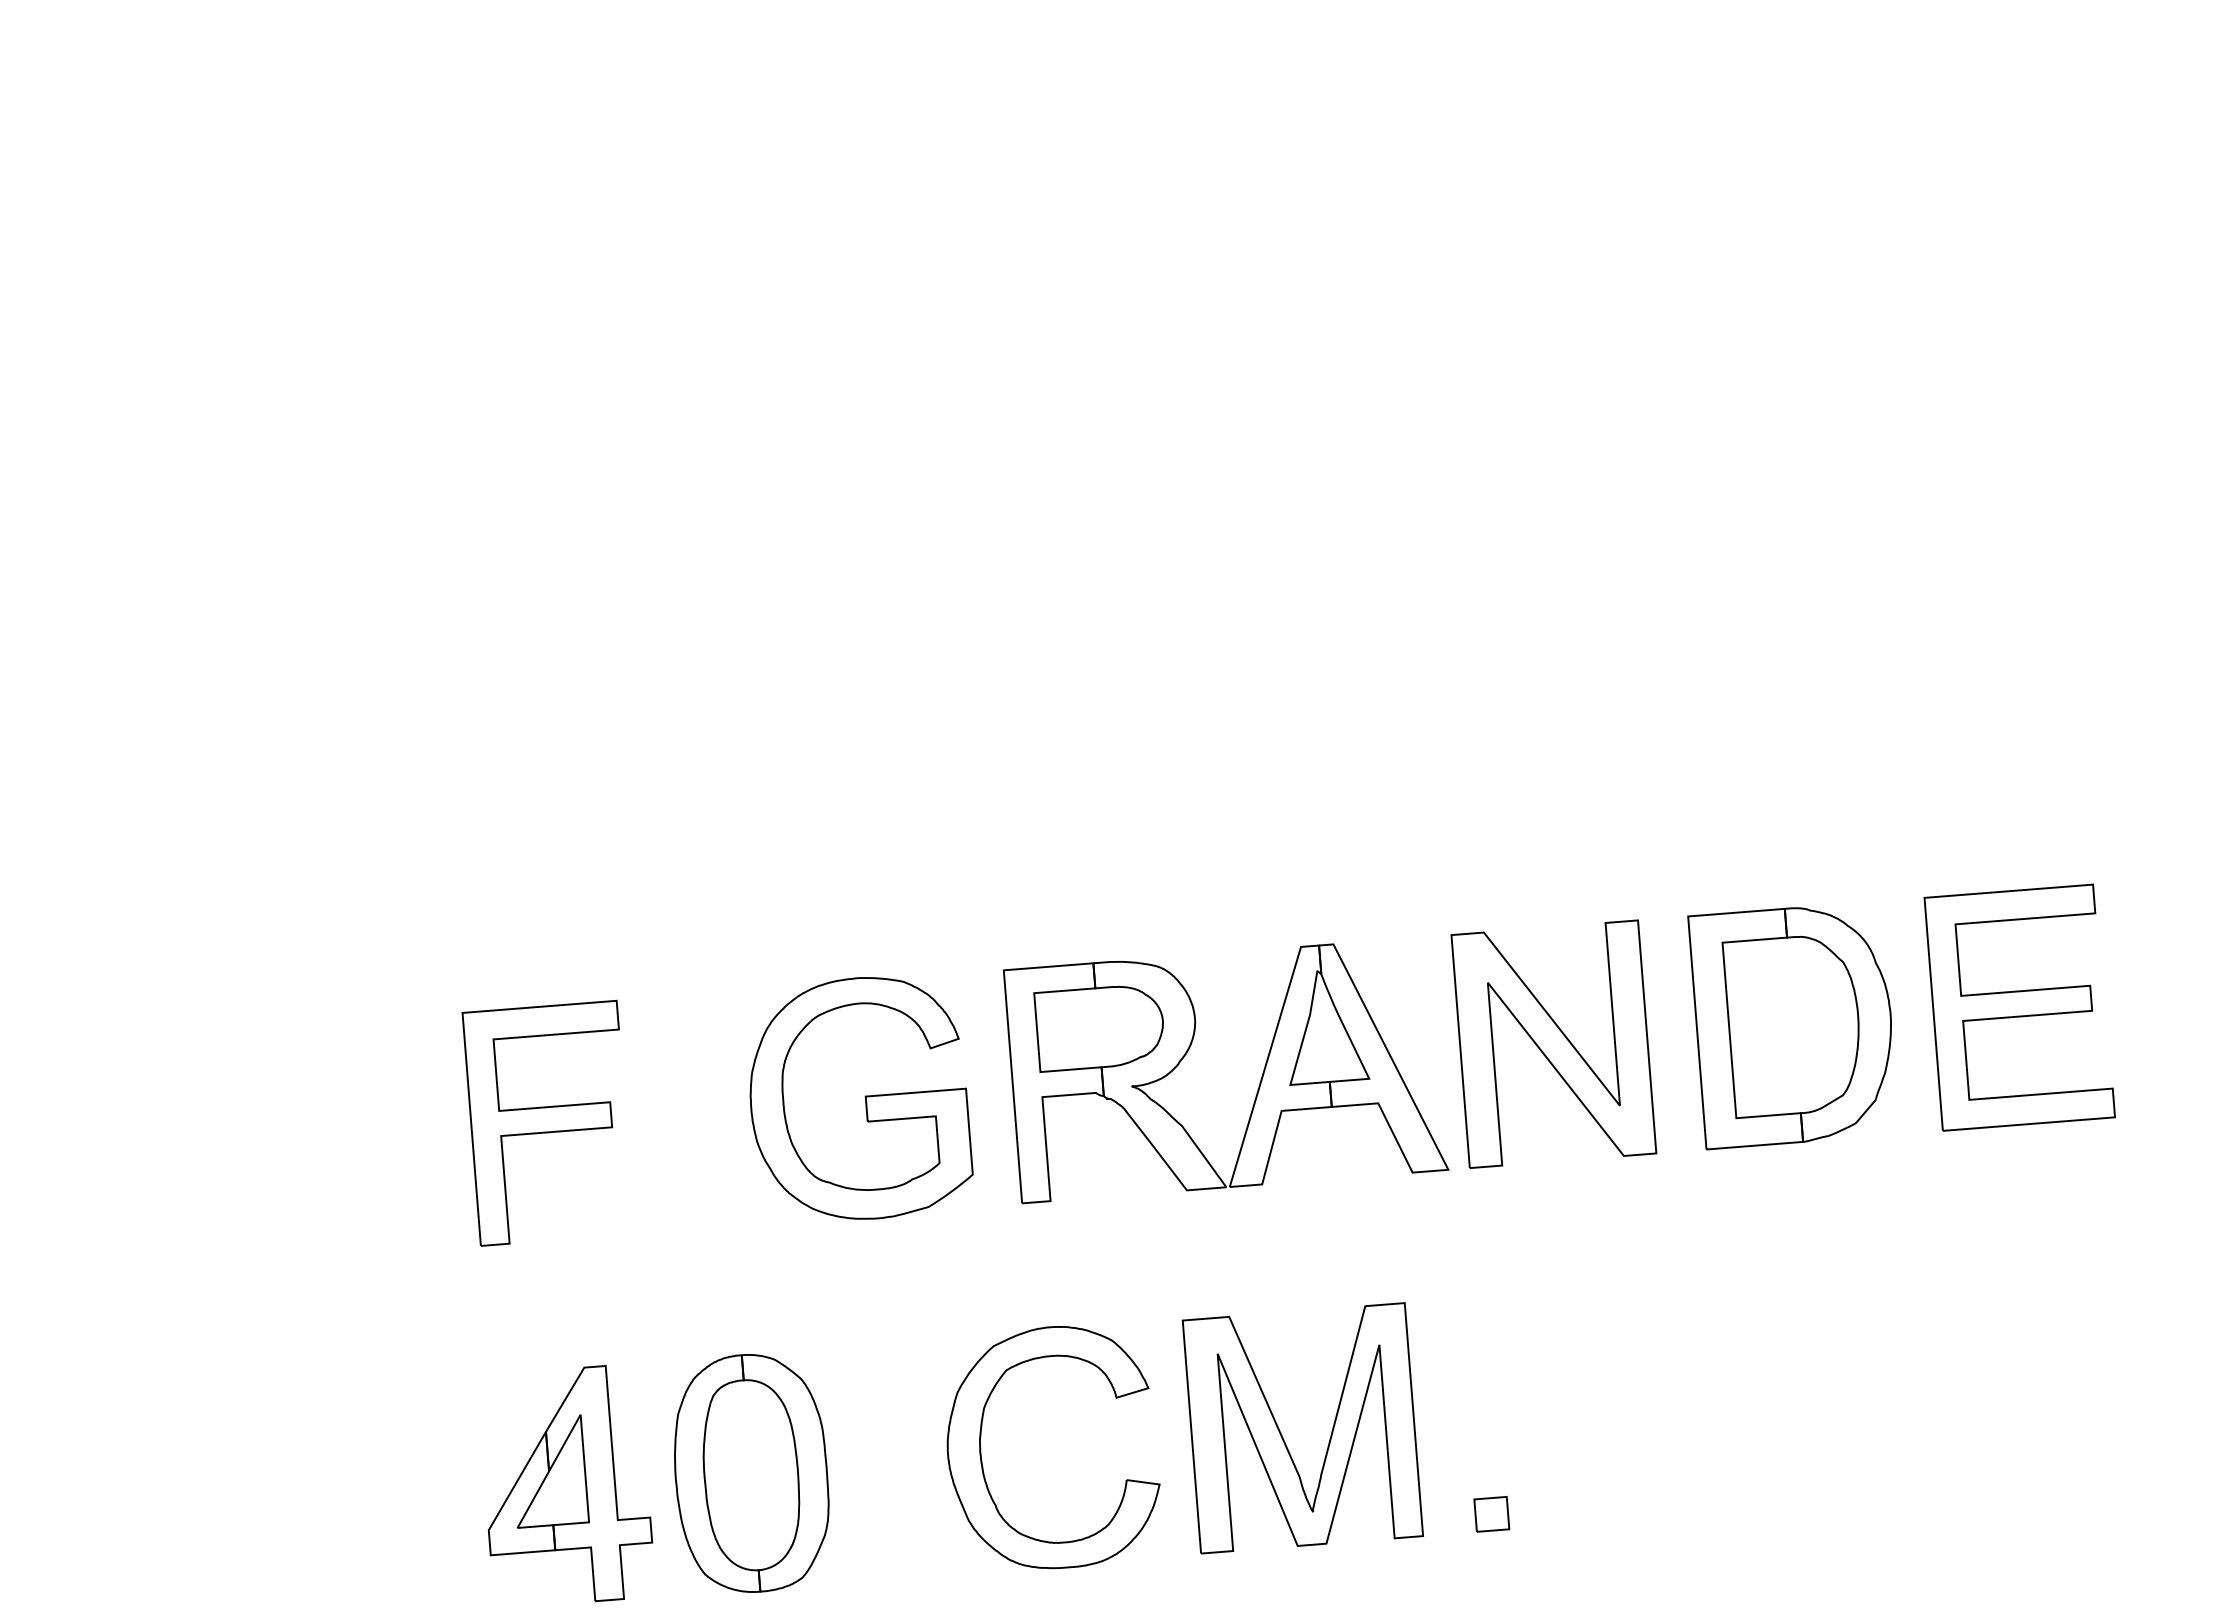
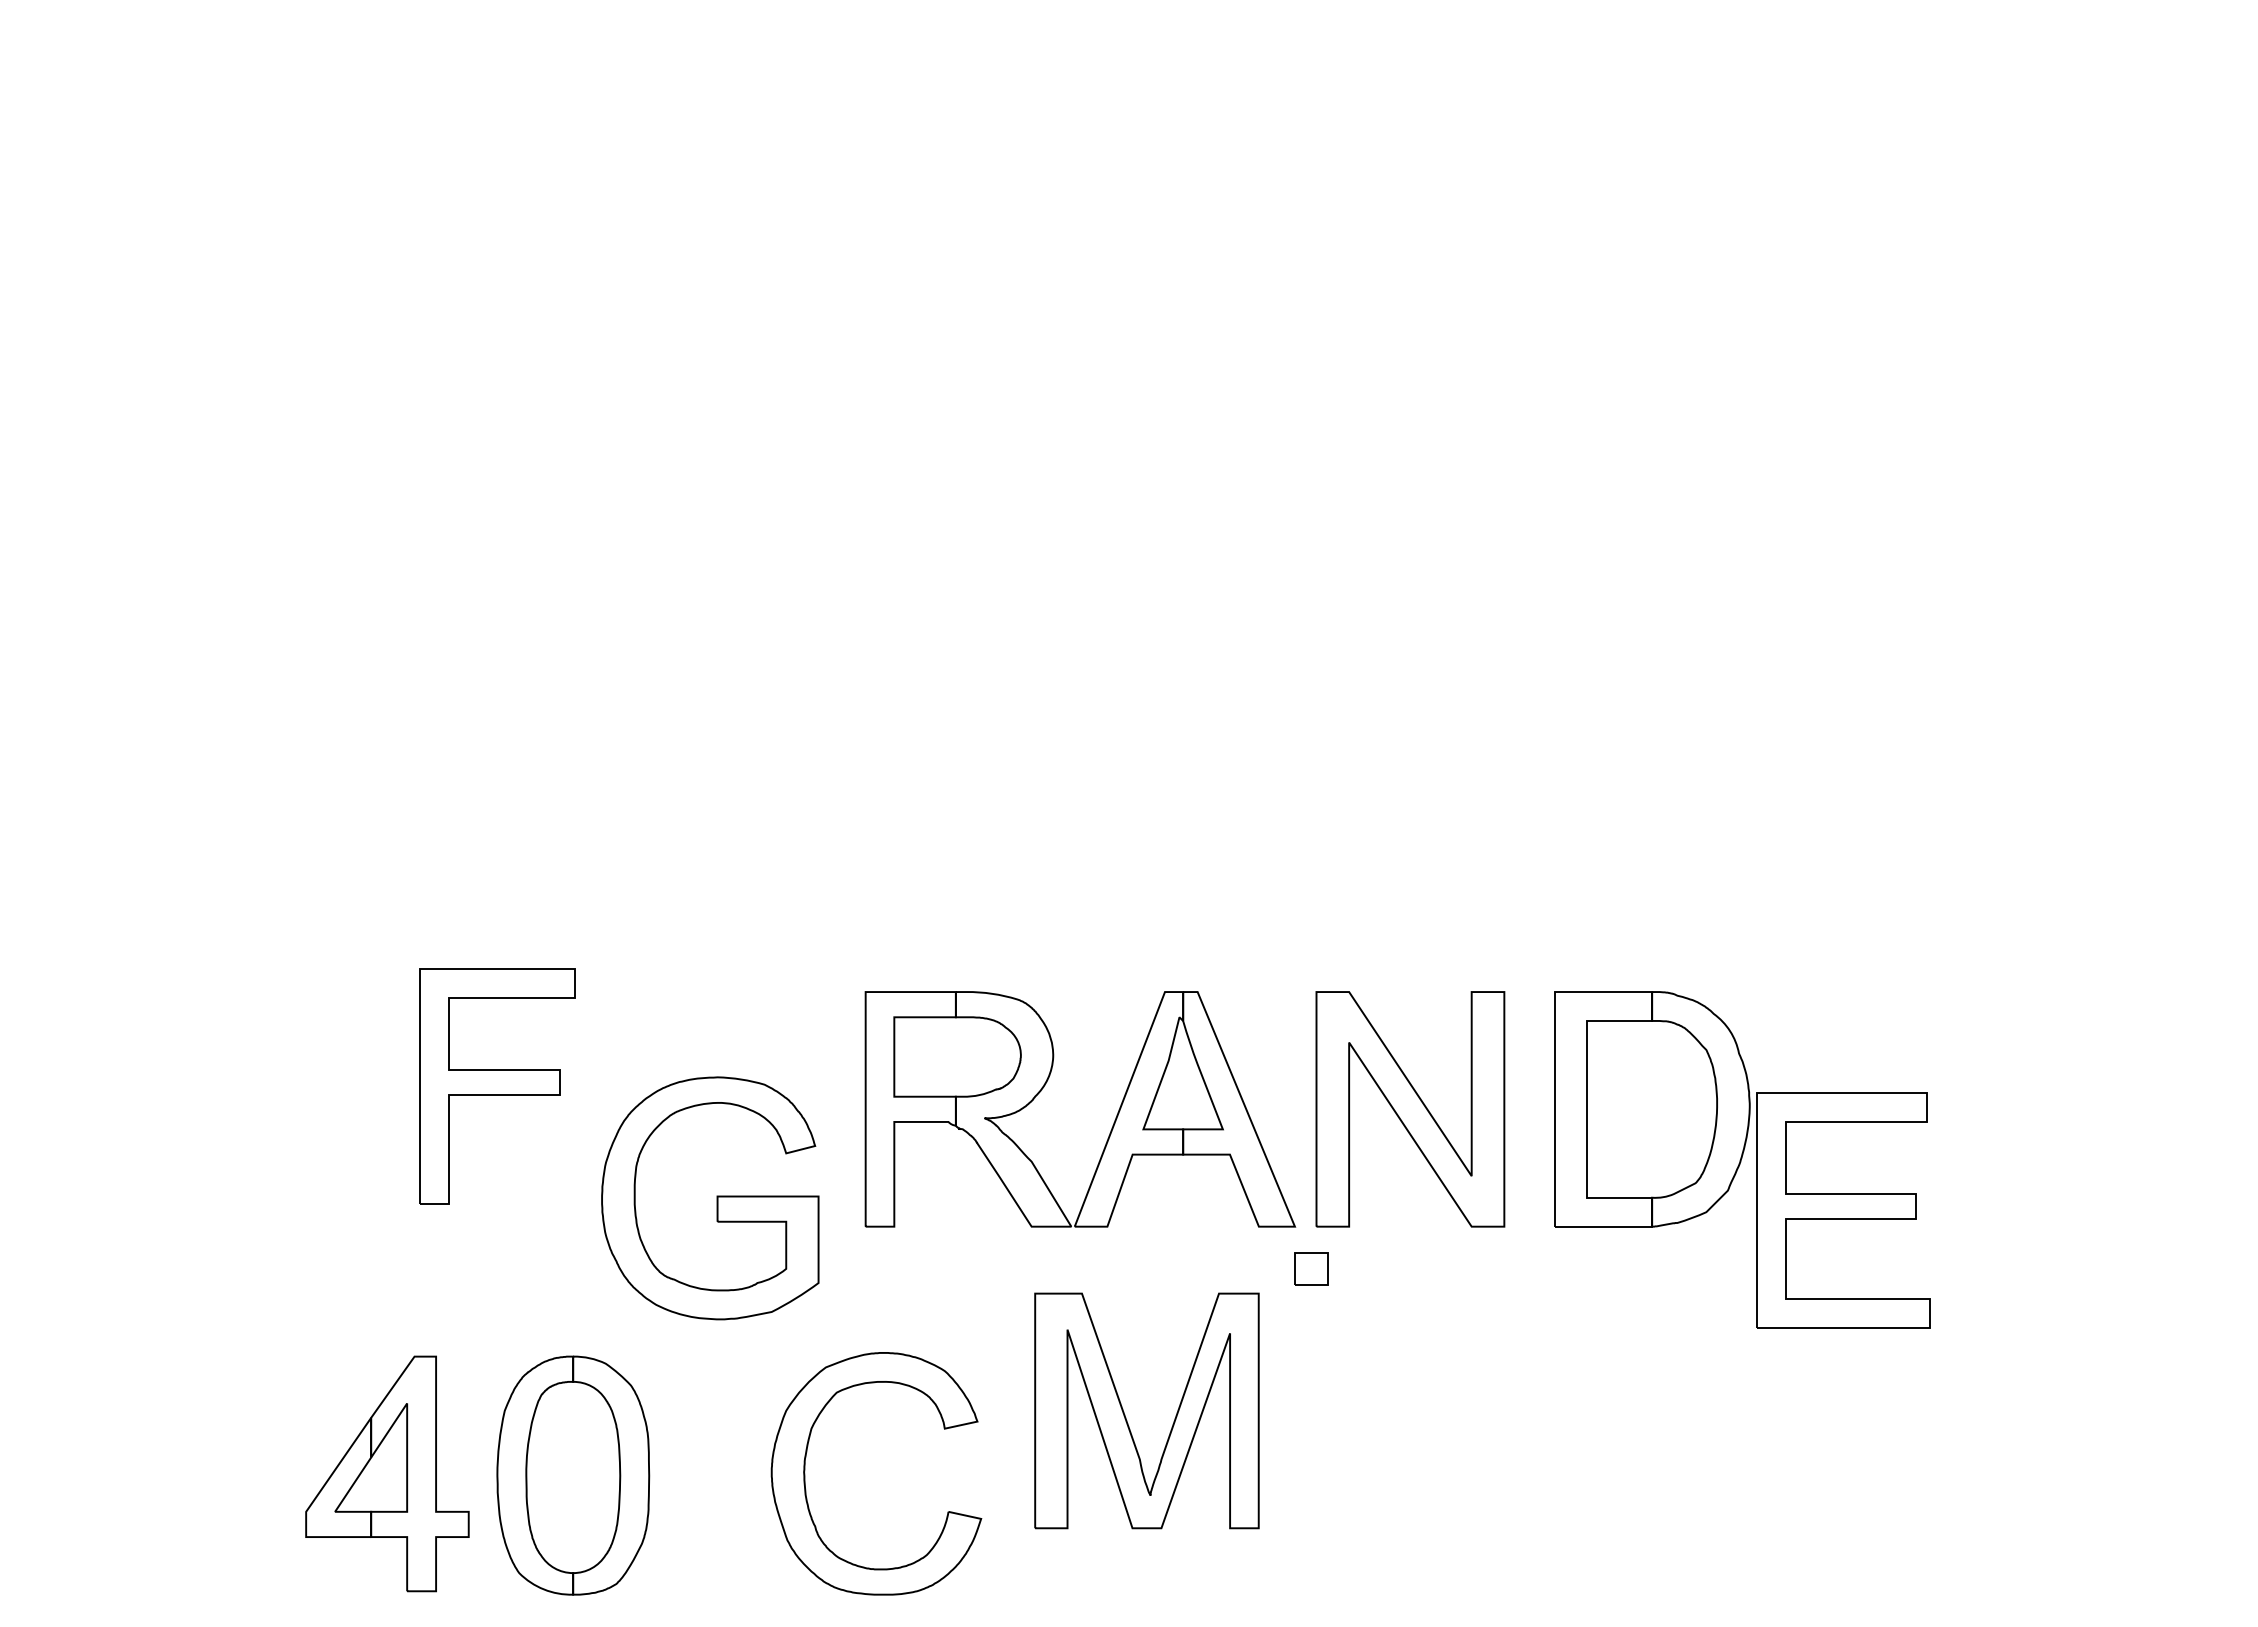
part: (2019, 1007) -> (1843, 1210), moved
part: (858, 1099) -> (710, 1198), moved
part: (549, 1123) -> (497, 1086), moved
part: (1283, 1436) -> (1126, 1417), moved
part: (1492, 1513) -> (1311, 1268), moved

